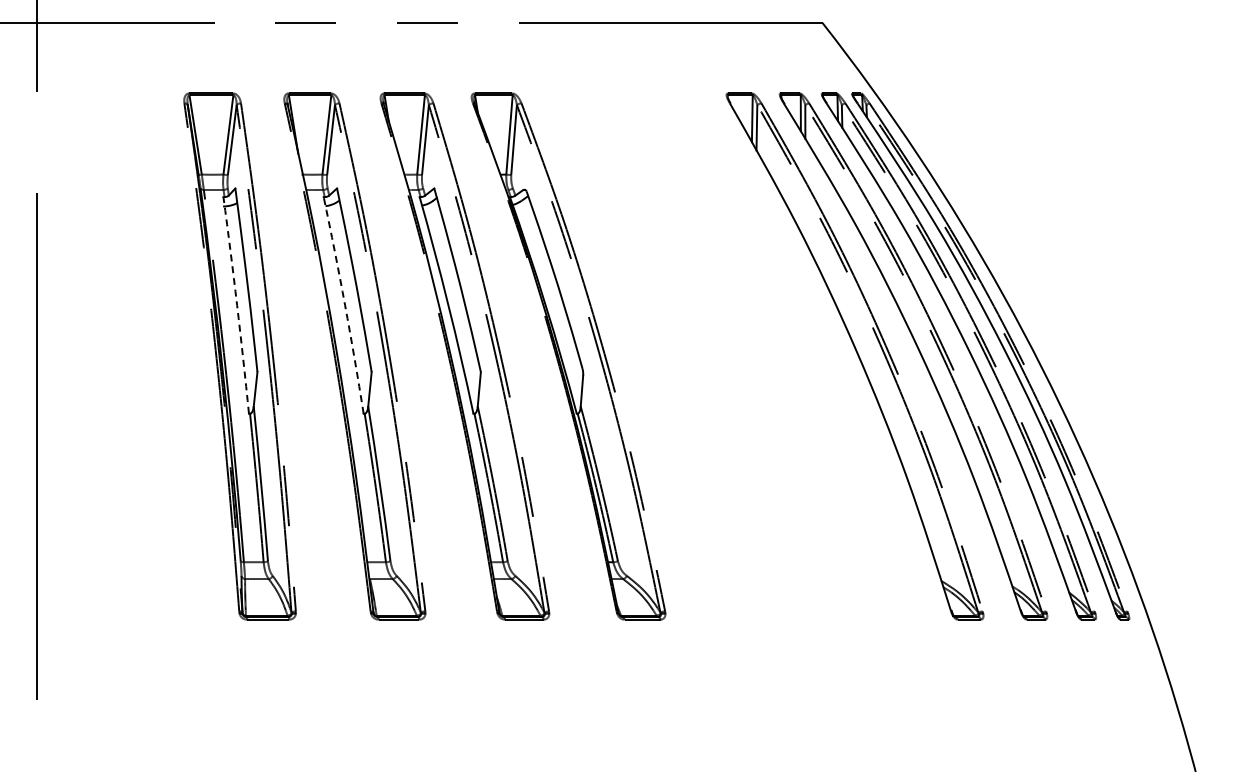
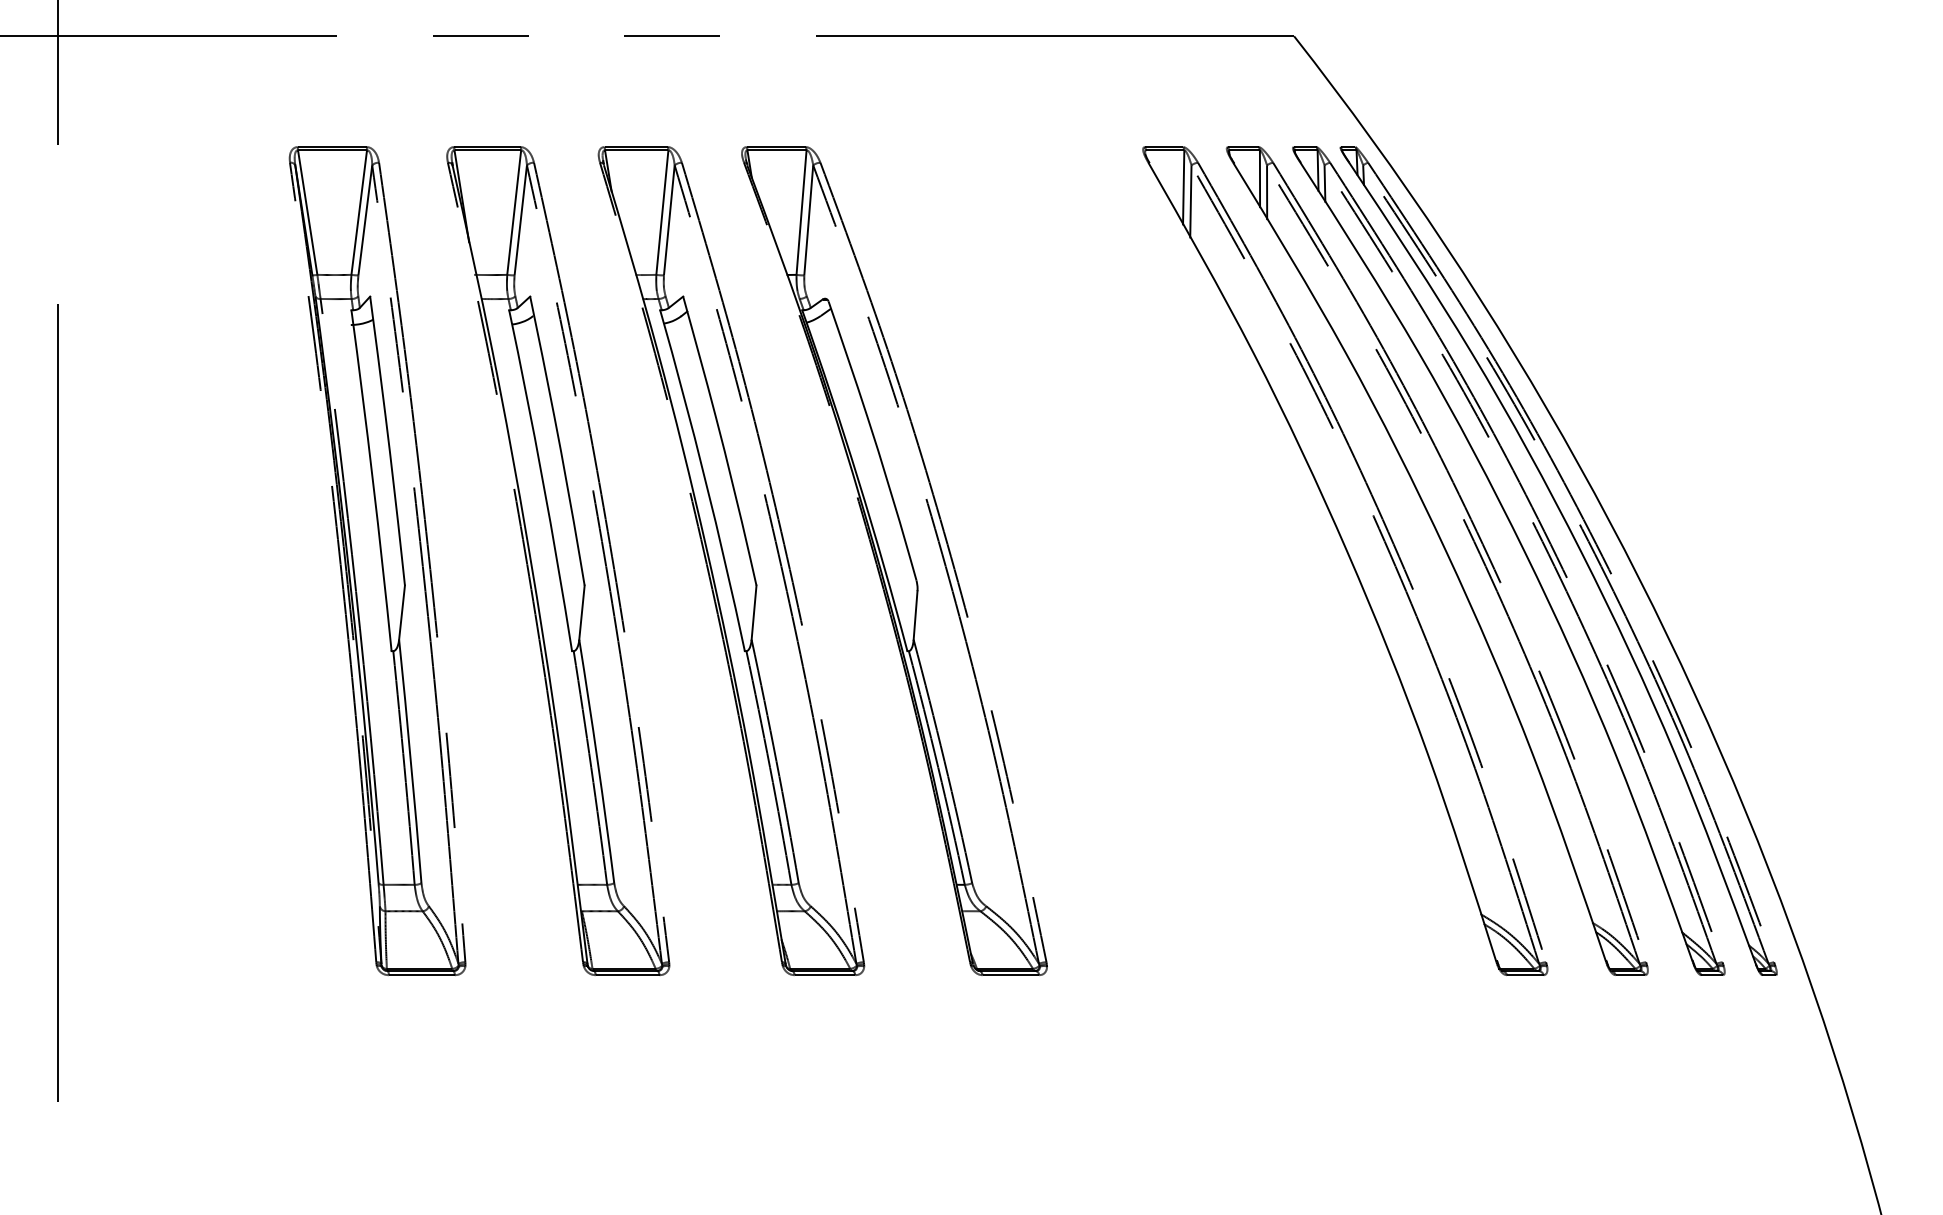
arc: (237, 305) -> (373, 480), dashed -> solid
arc: (345, 305) -> (543, 480), dashed -> solid

